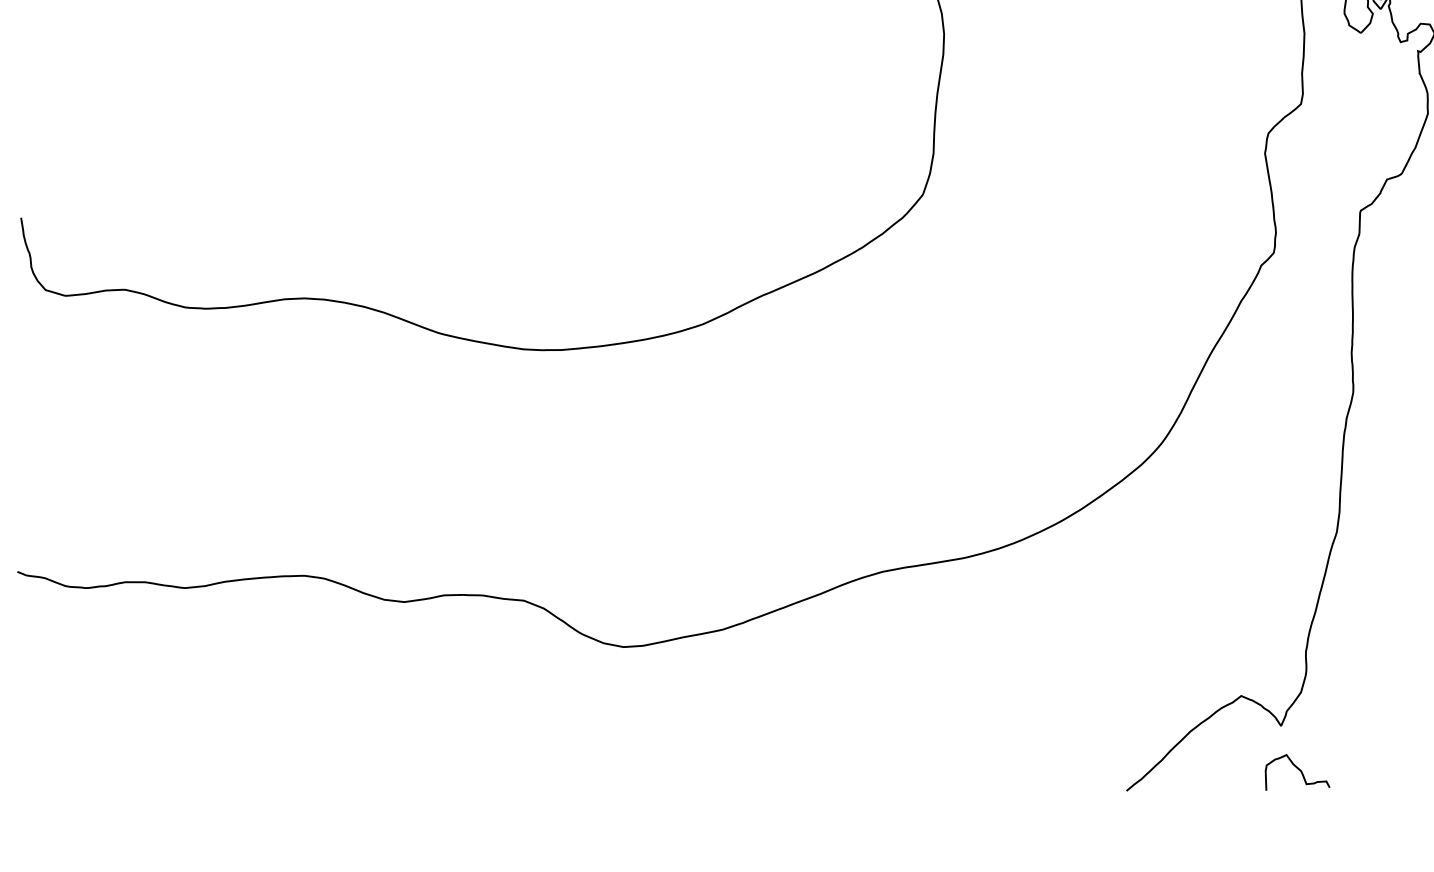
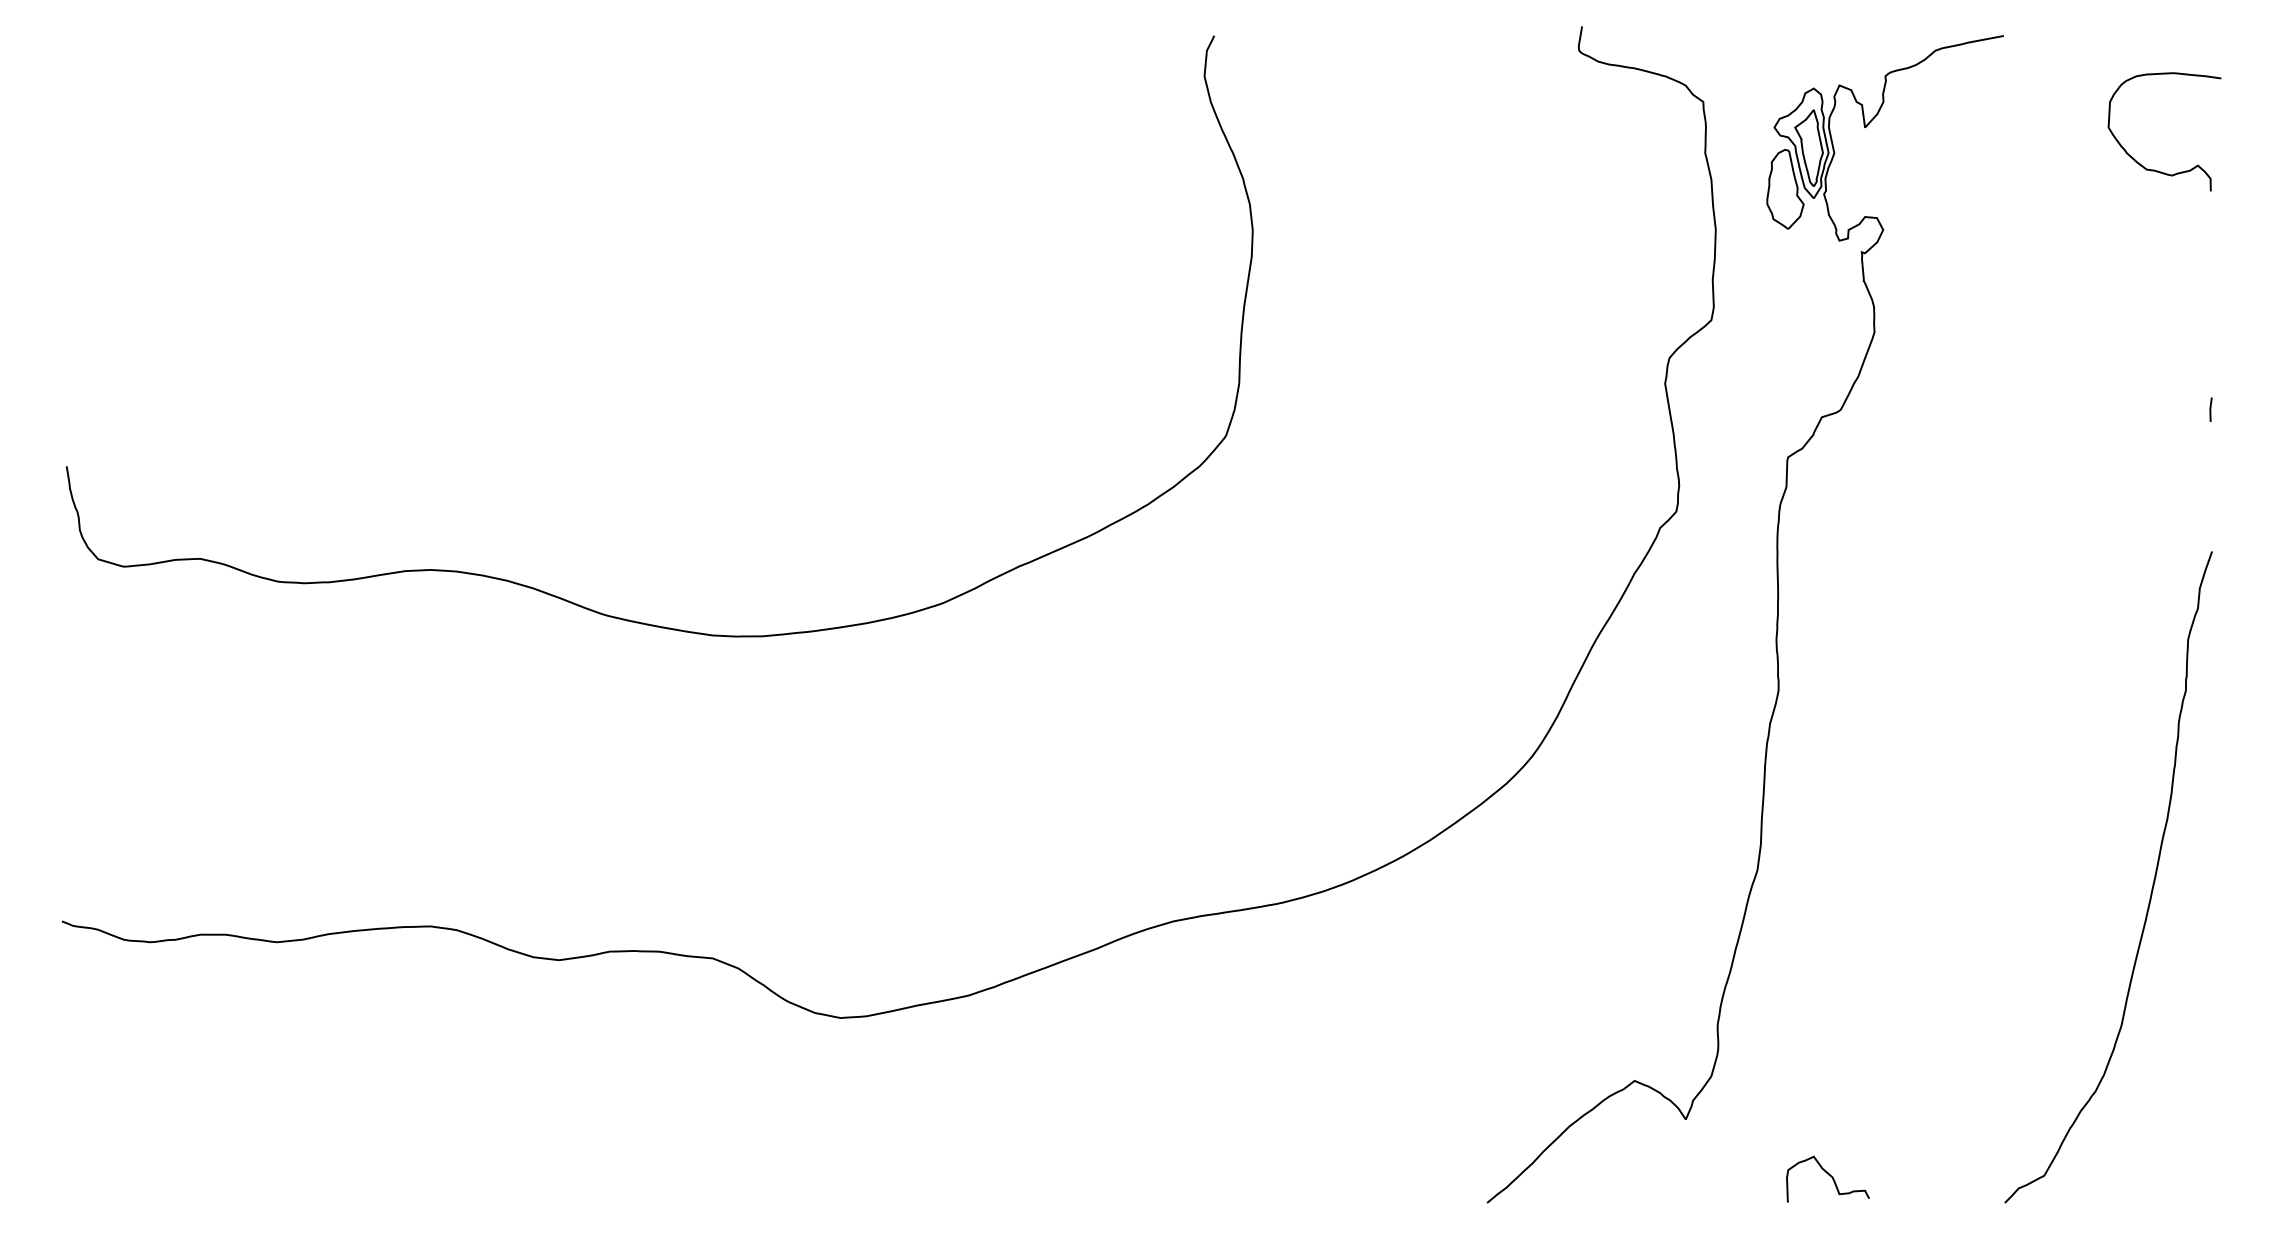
curve: (1297, 769) -> (1828, 1175), moved

